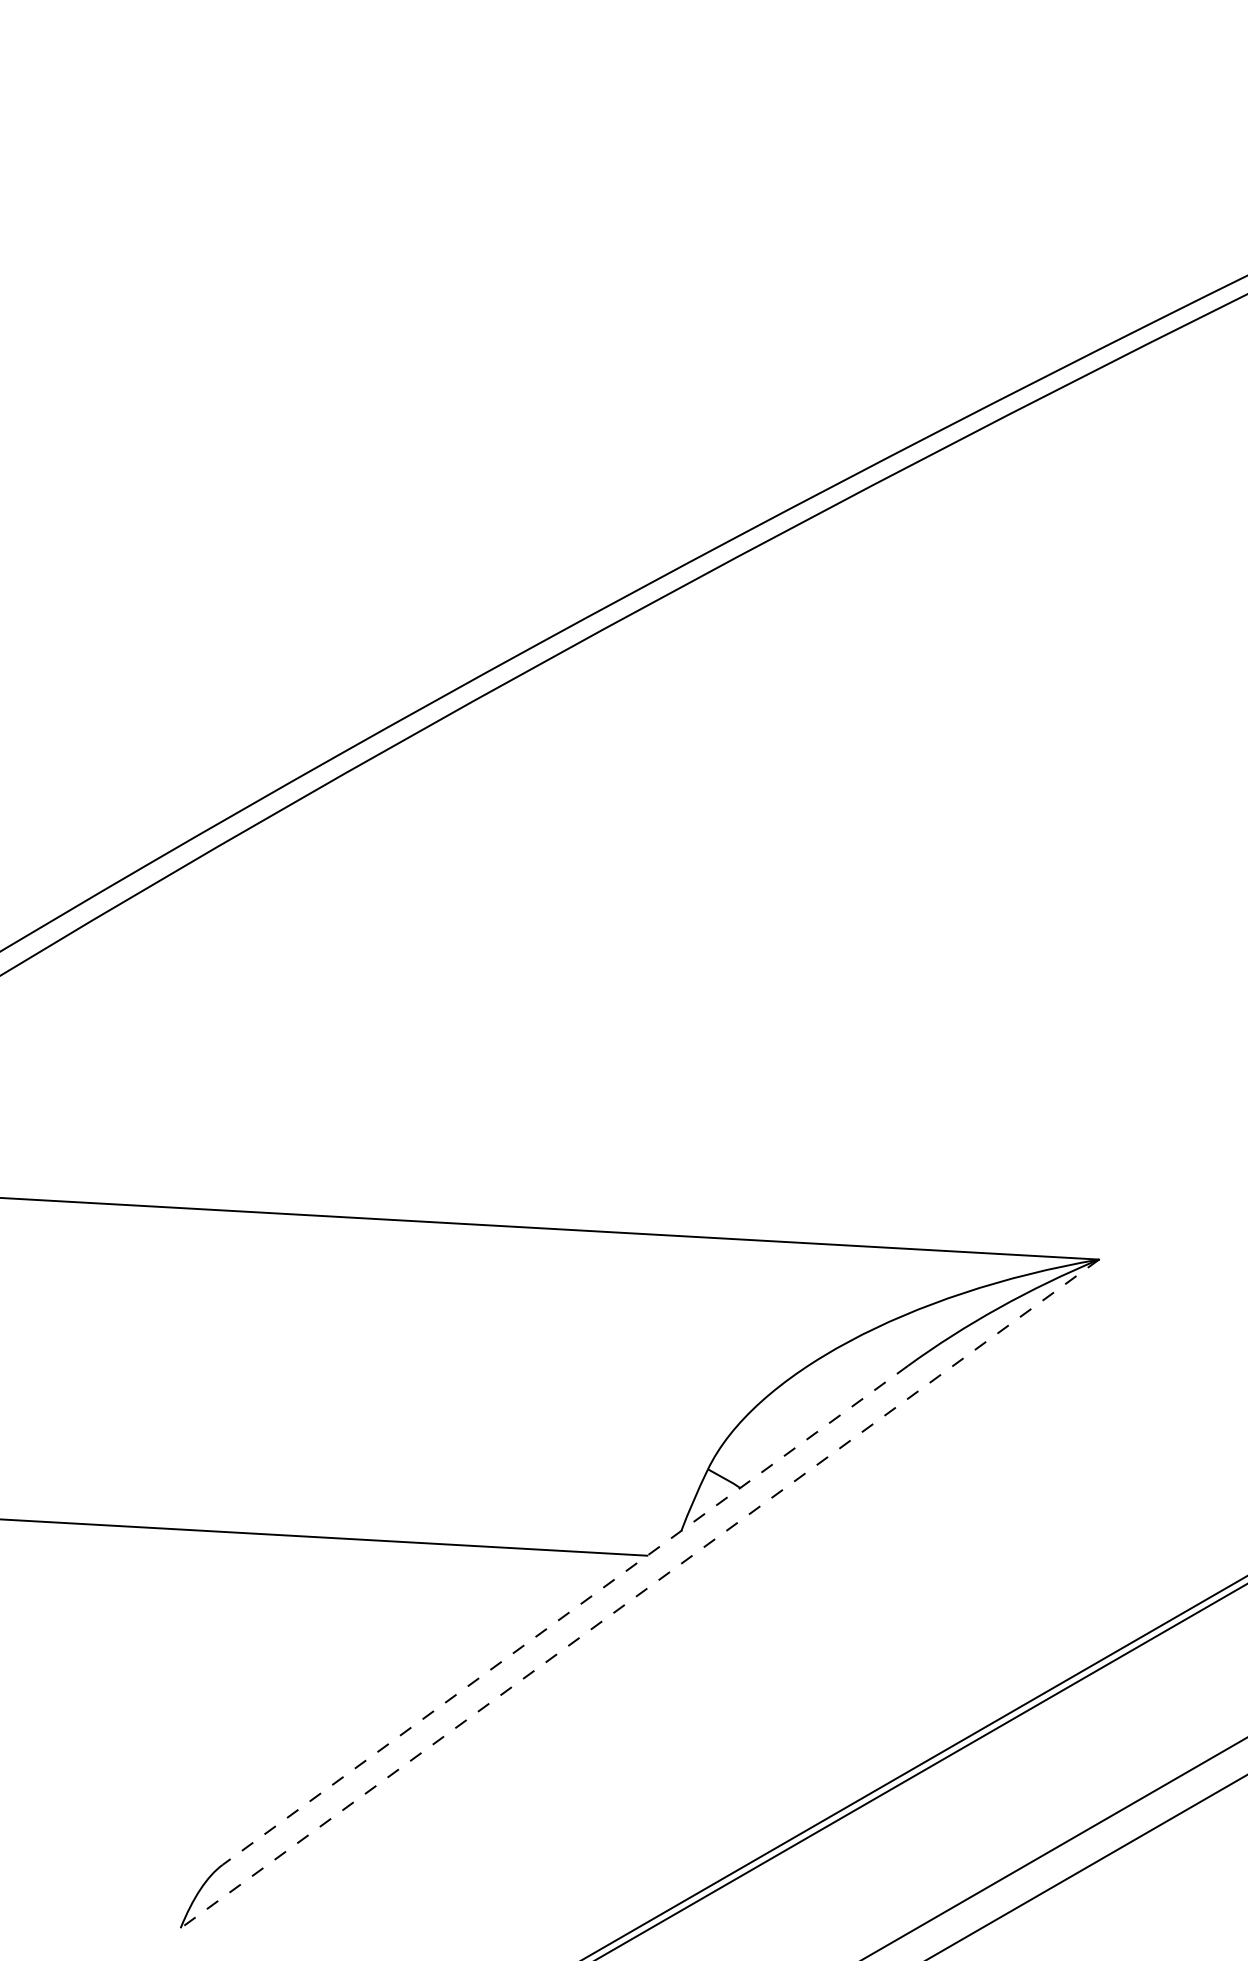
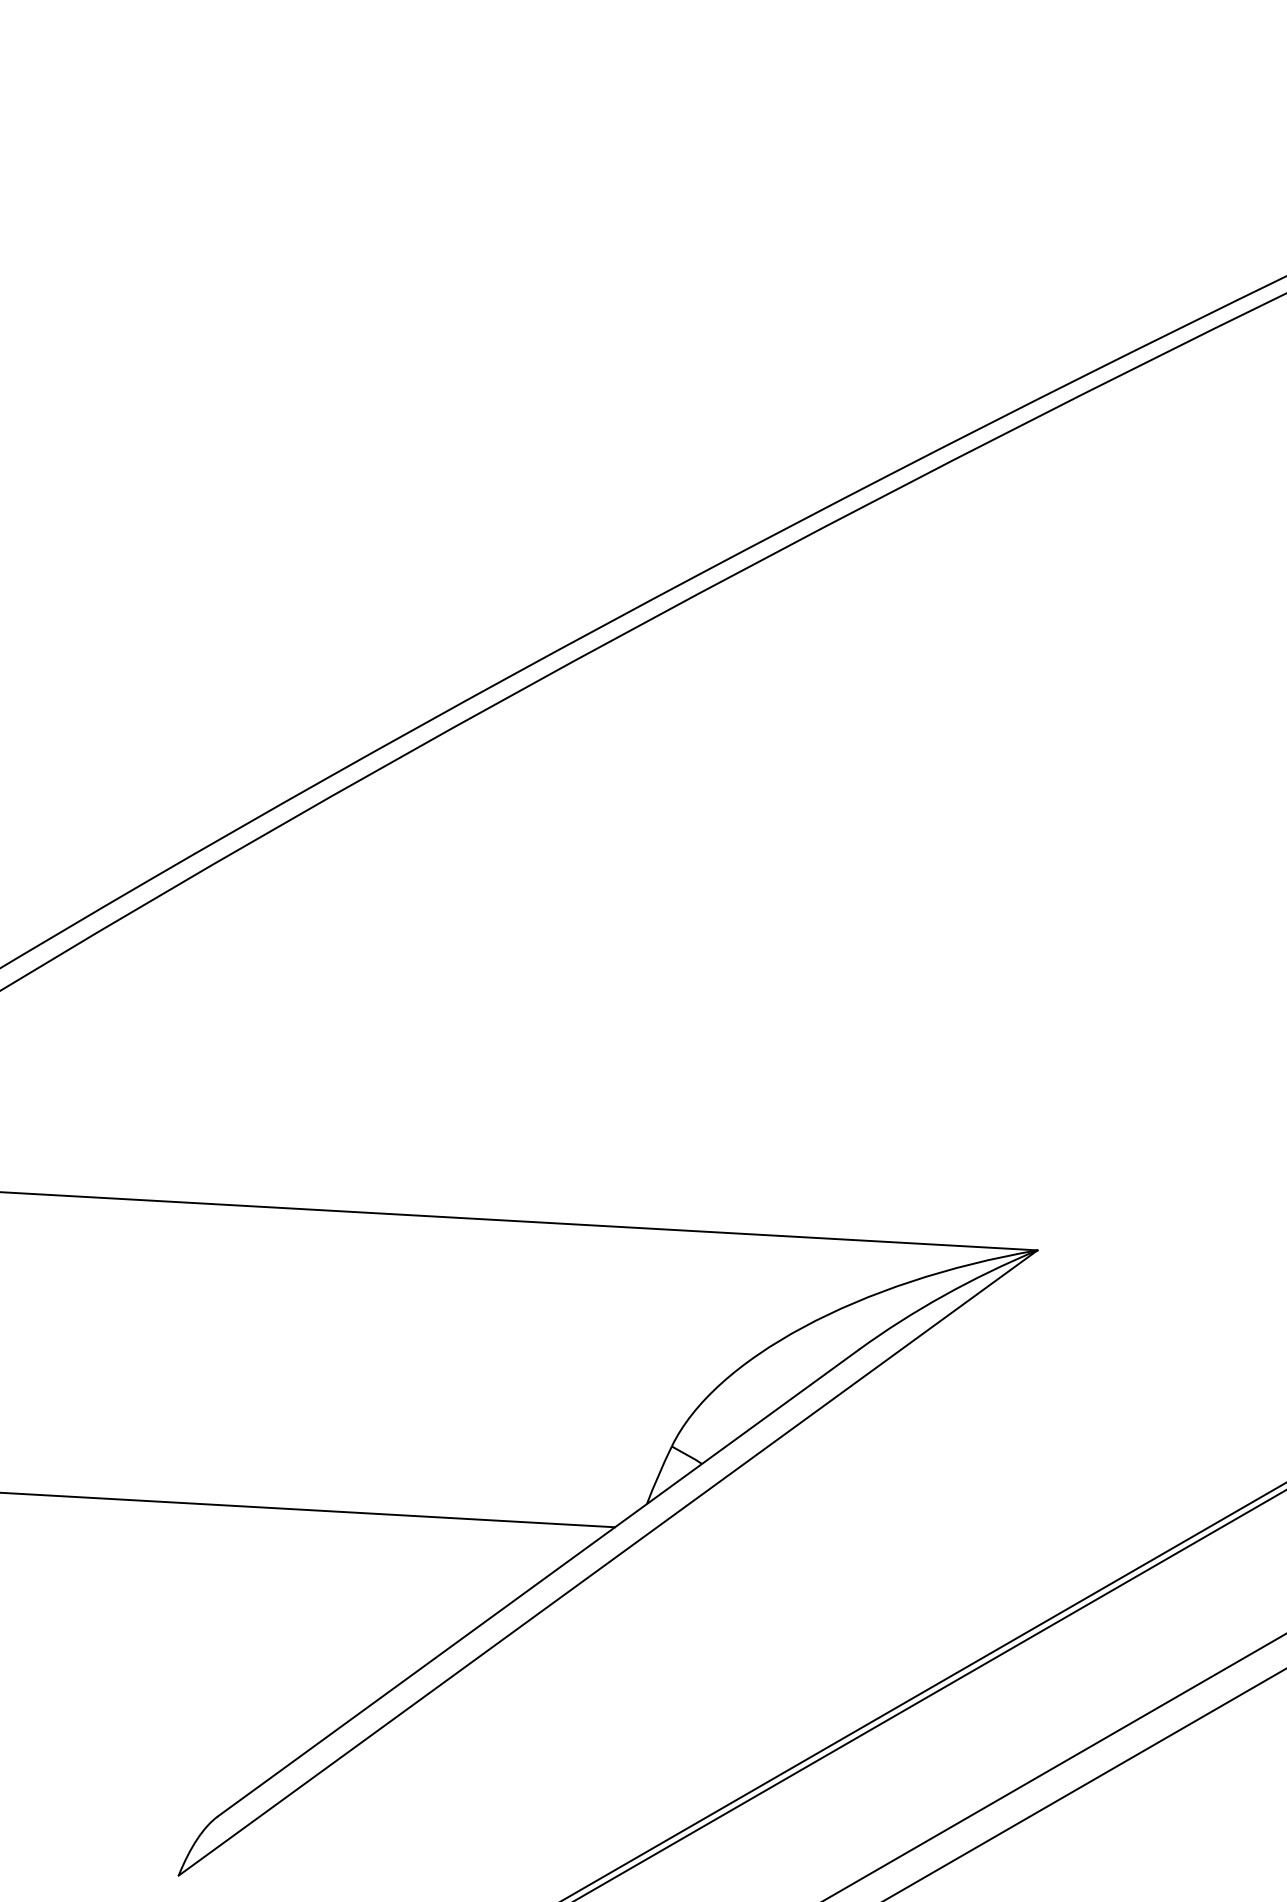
line: (639, 1594) -> (607, 1563), dashed -> solid
line: (565, 1615) -> (538, 1583), dashed -> solid

